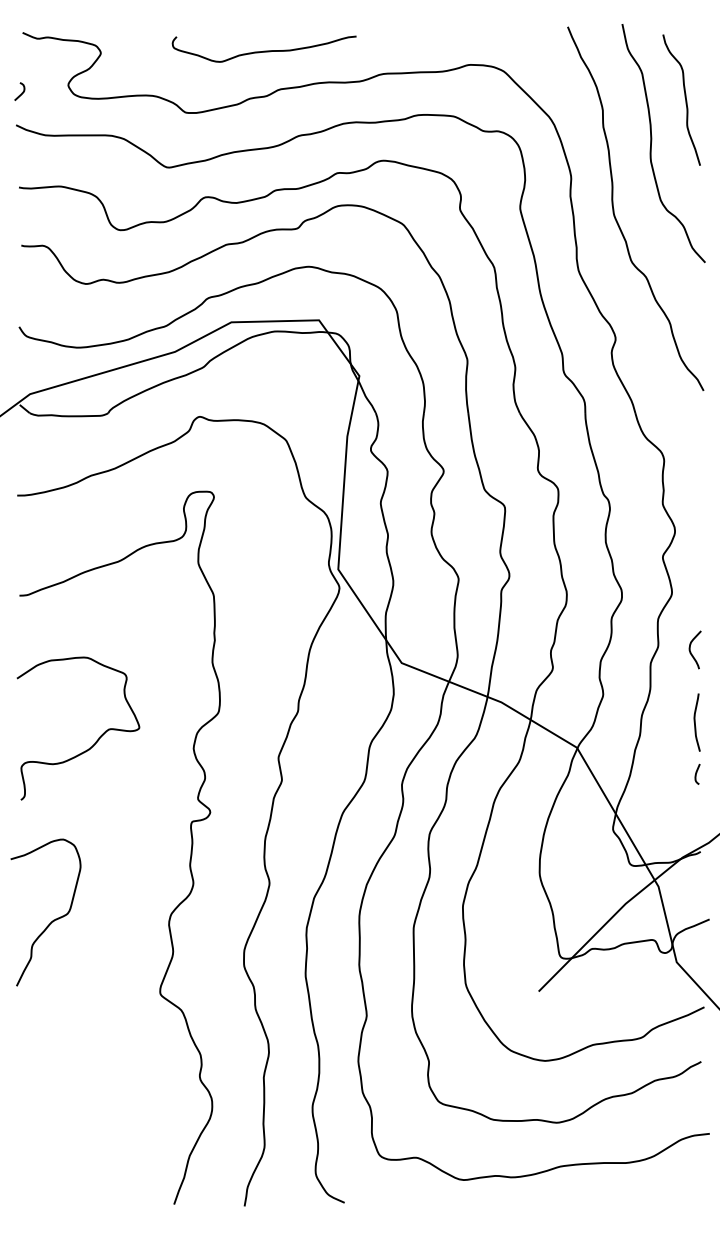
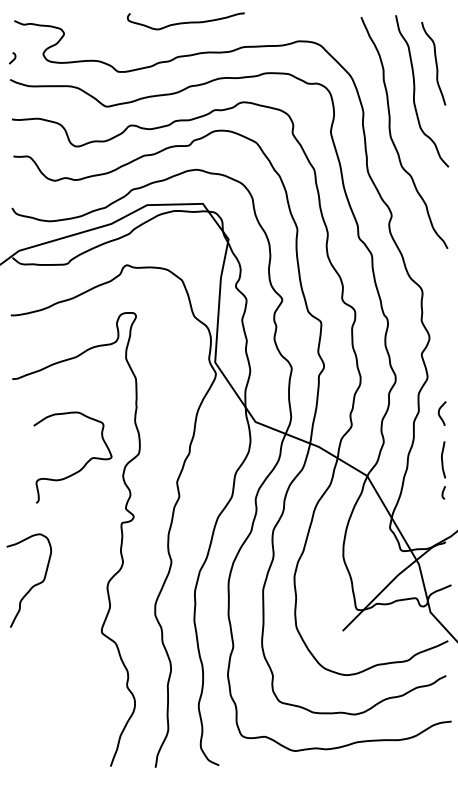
curve: (263, 51) -> (185, 22), moved
curve: (93, 742) -> (82, 466), moved

